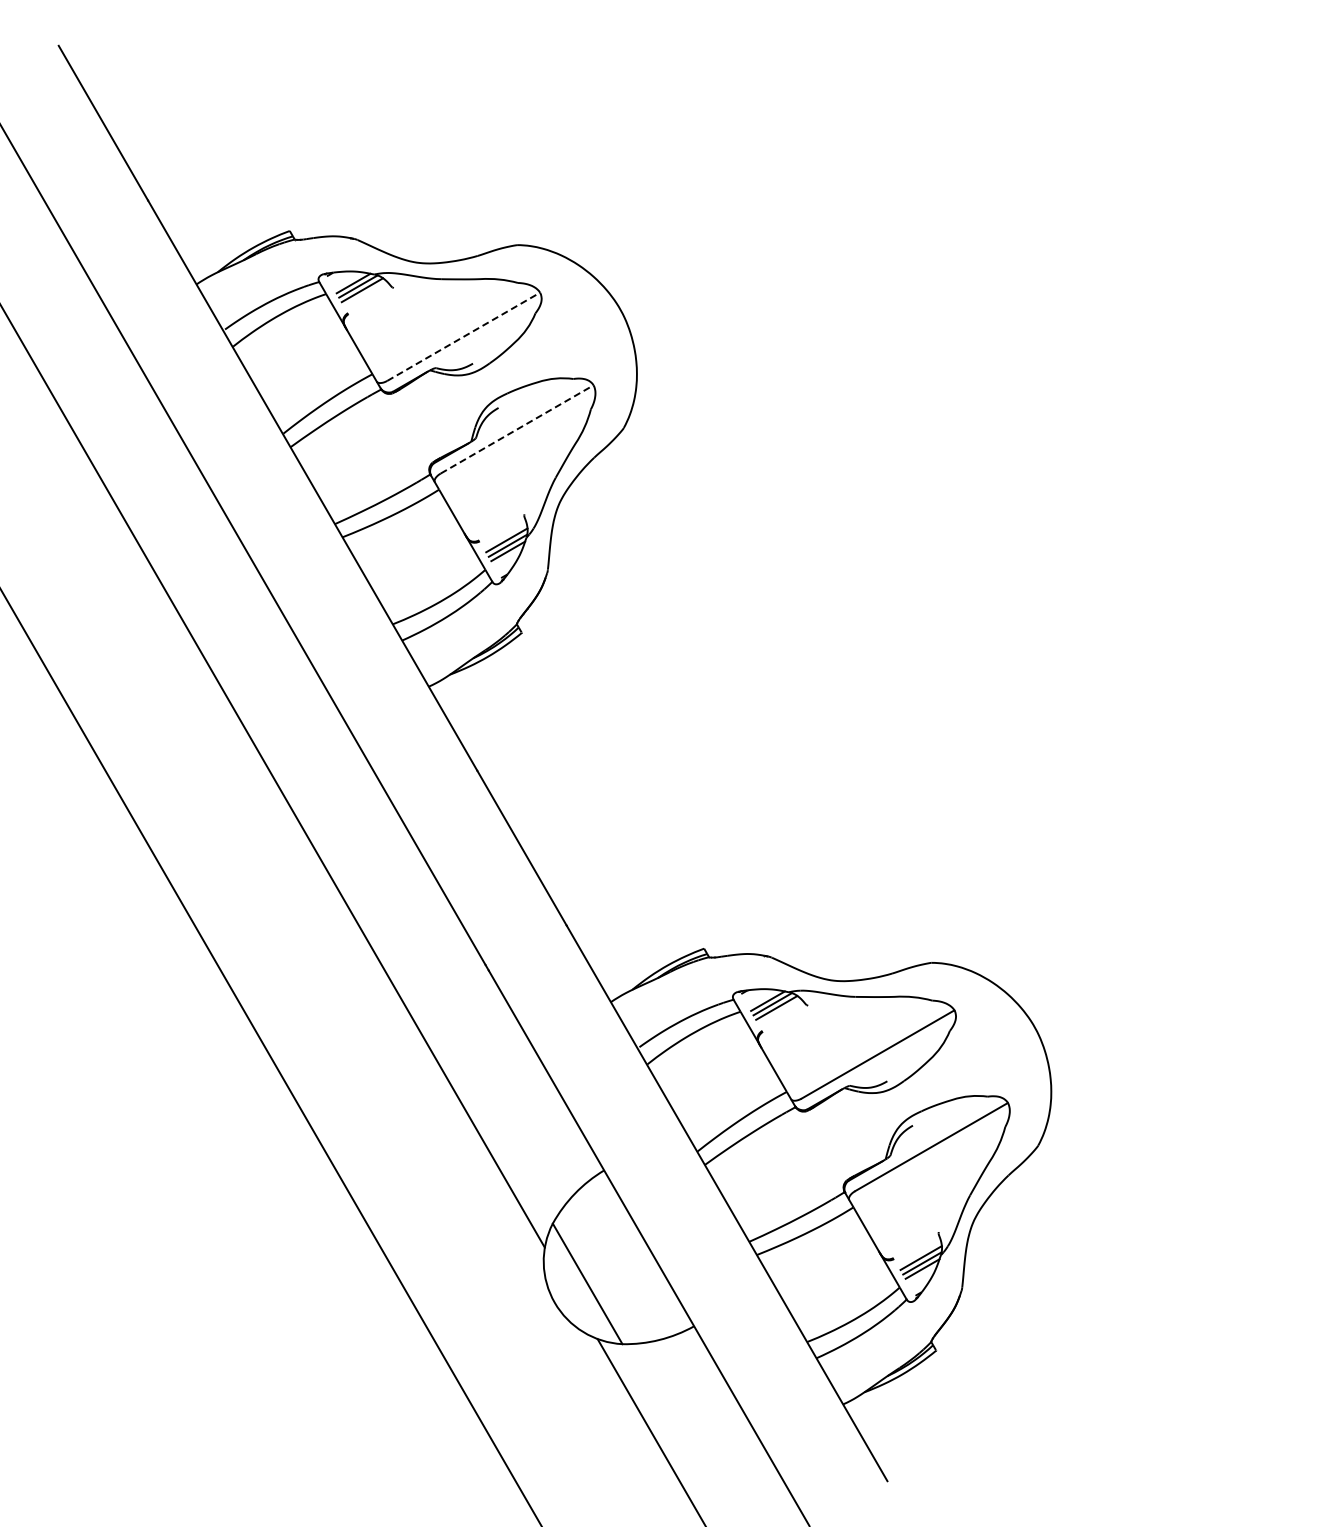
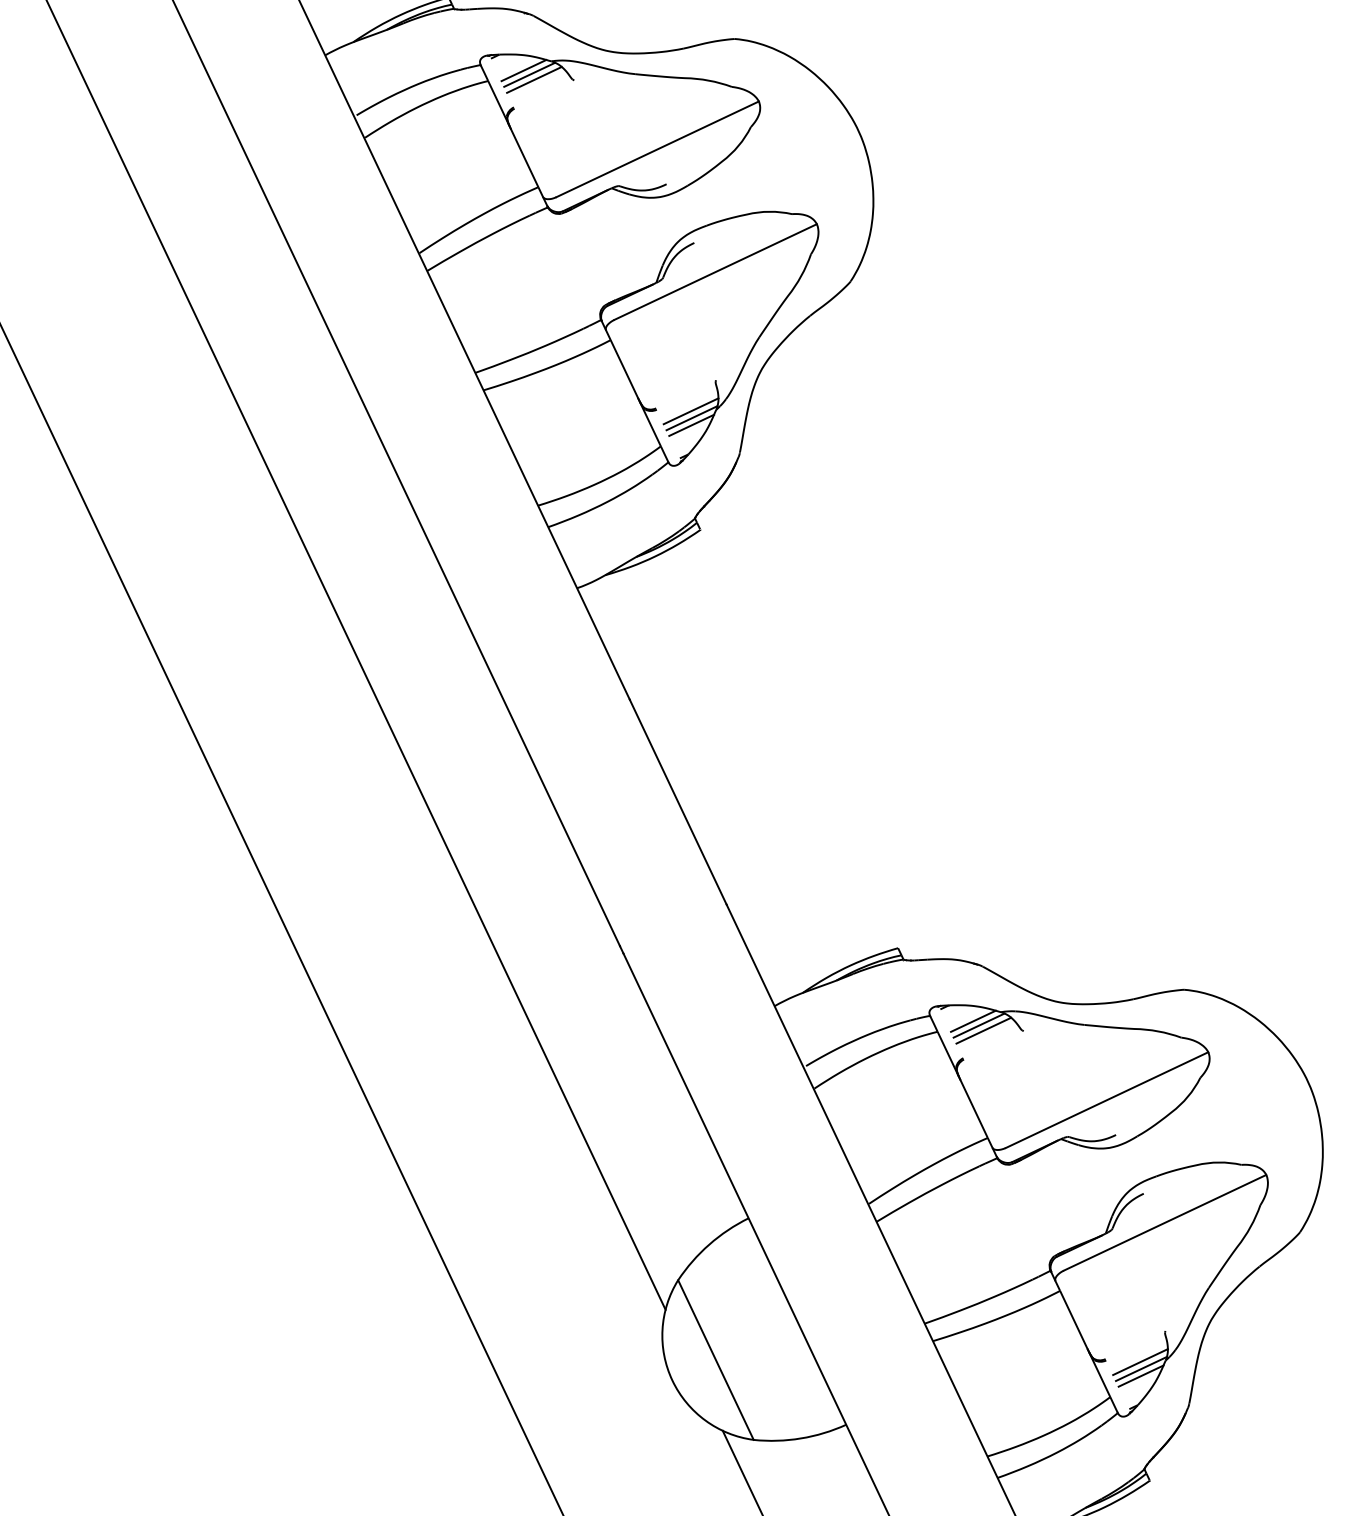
line: (464, 336) -> (658, 149), dashed -> solid
line: (517, 429) -> (716, 272), dashed -> solid

